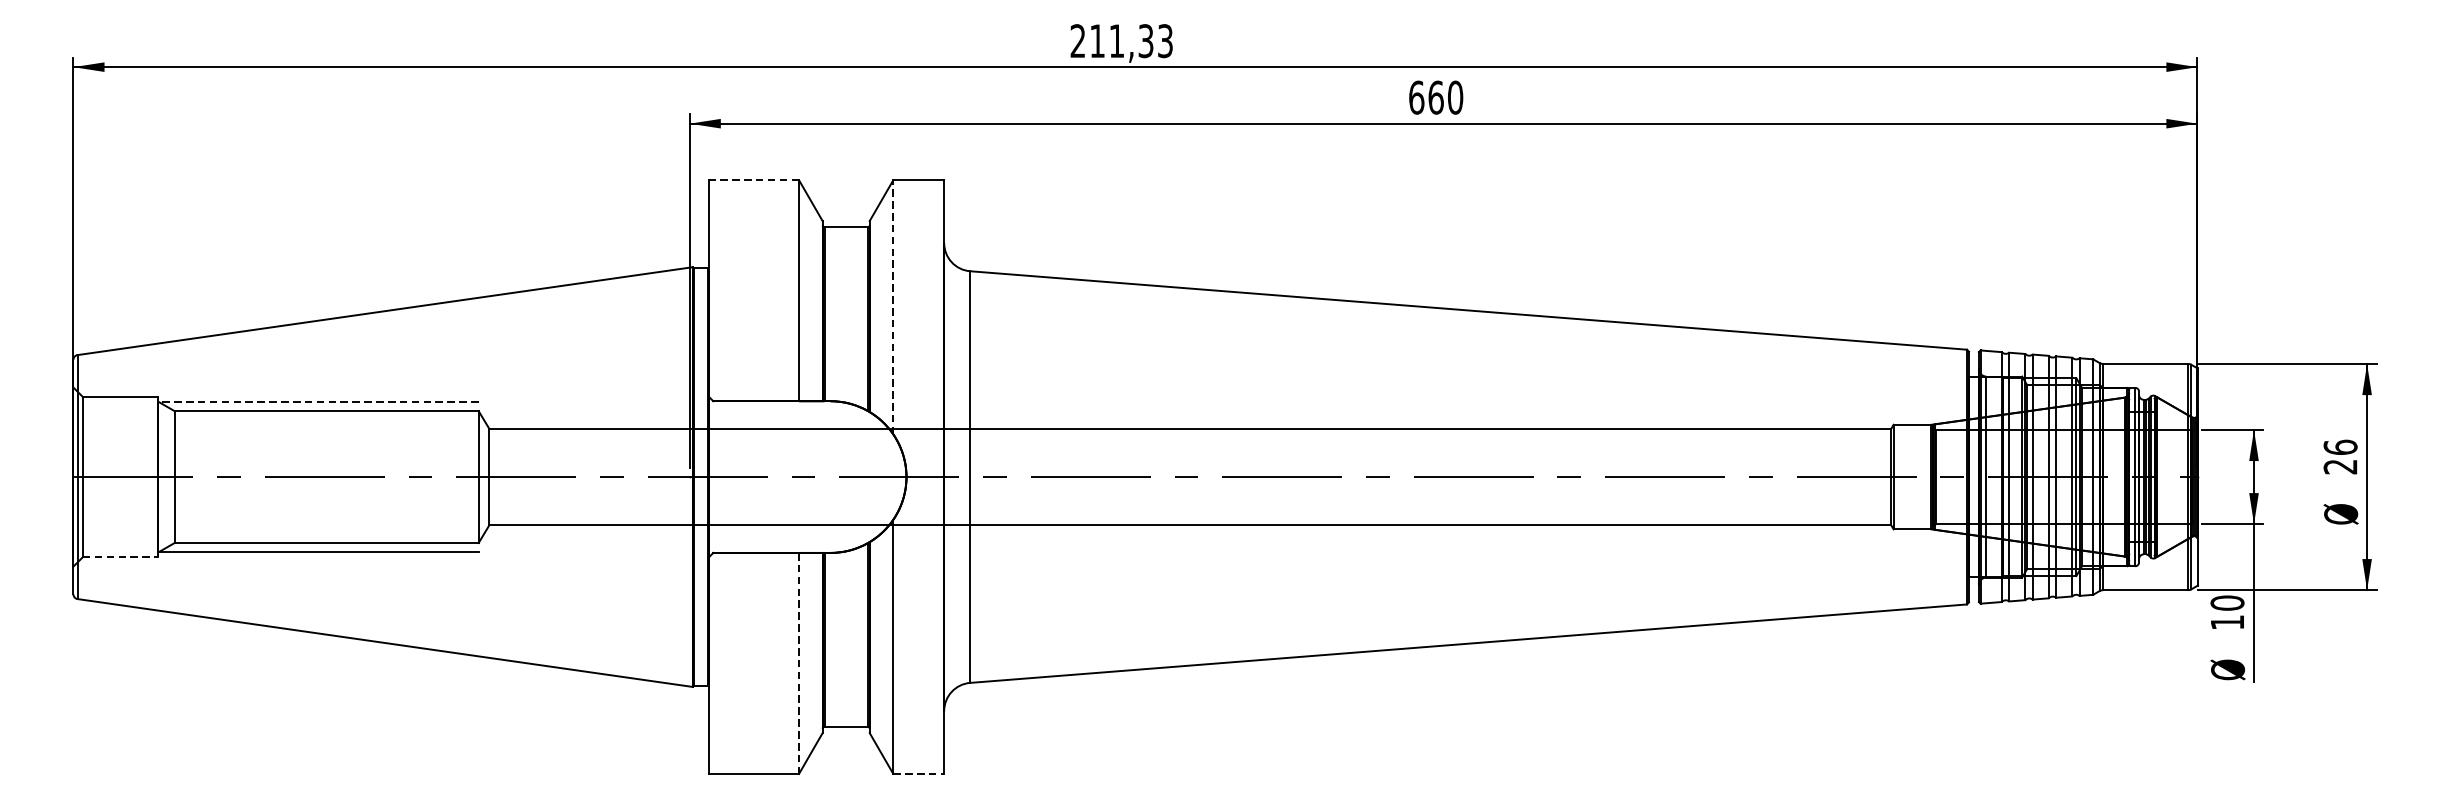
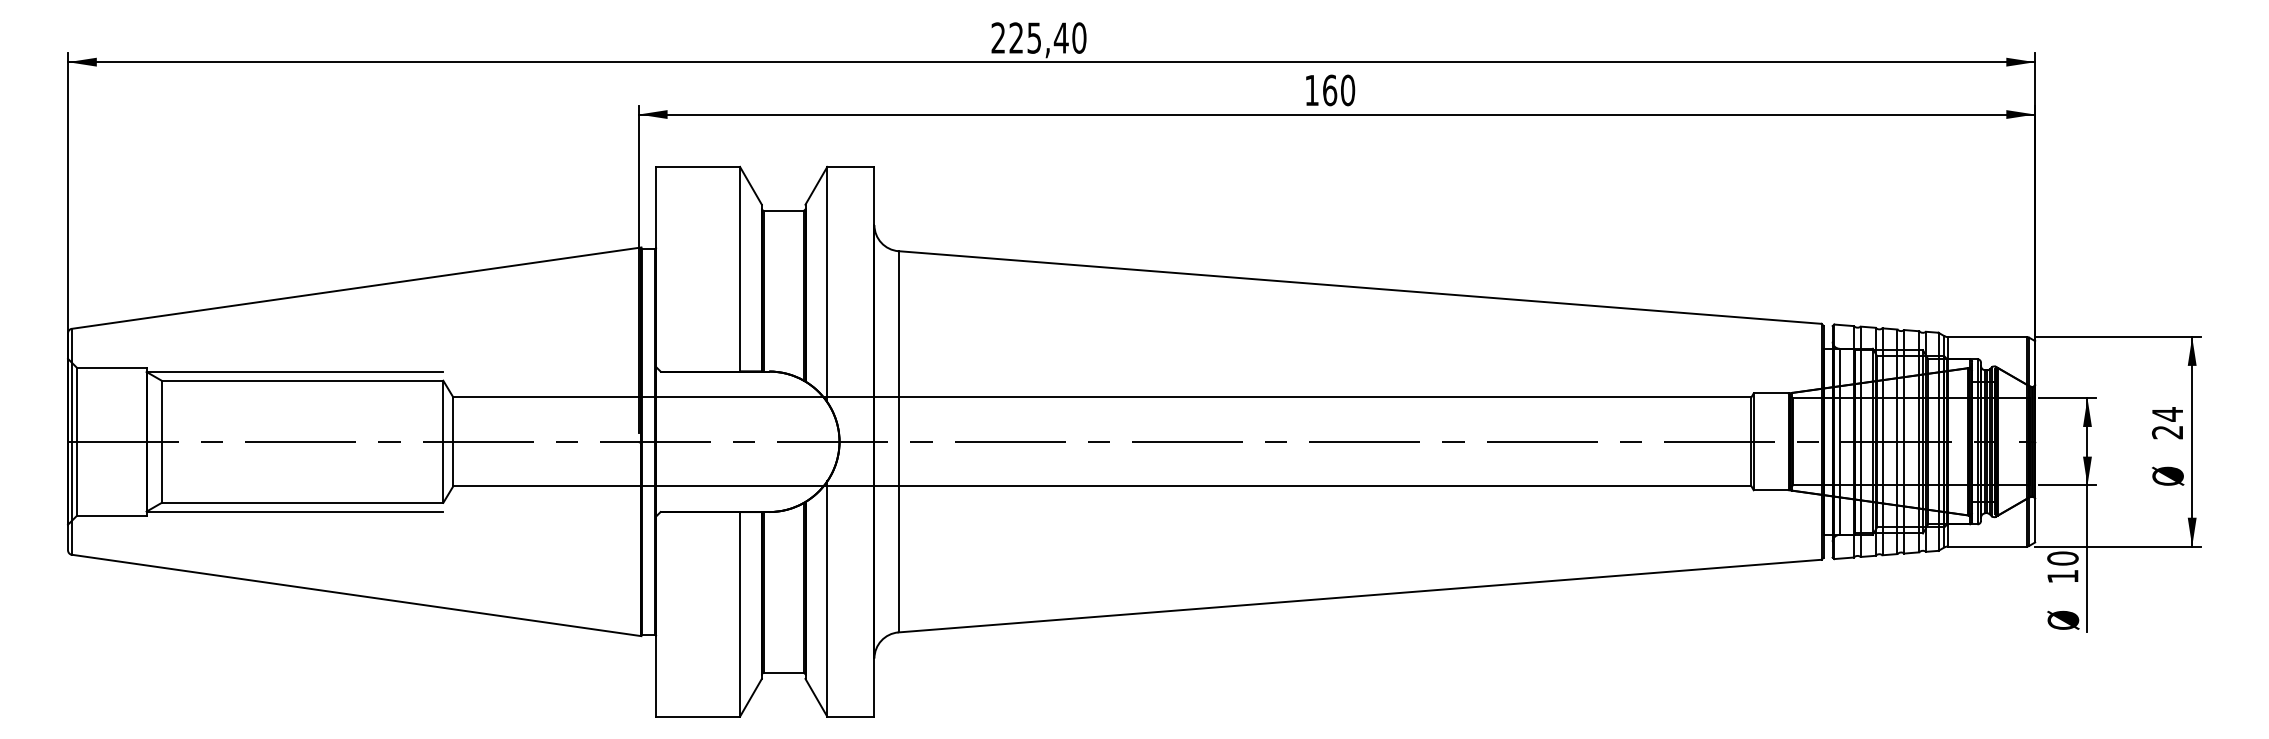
text: (1131, 40) -> (1047, 37), 211,33 -> 225,40
text: (1417, 97) -> (1312, 90), 660 -> 160
line: (754, 179) -> (698, 166), dashed -> solid
line: (893, 307) -> (827, 284), dashed -> solid
line: (317, 402) -> (294, 372), dashed -> solid
text: (2340, 447) -> (2167, 414), 26 -> 24
line: (120, 556) -> (111, 515), dashed -> solid
line: (799, 663) -> (740, 614), dashed -> solid
line: (918, 773) -> (850, 716), dashed -> solid

